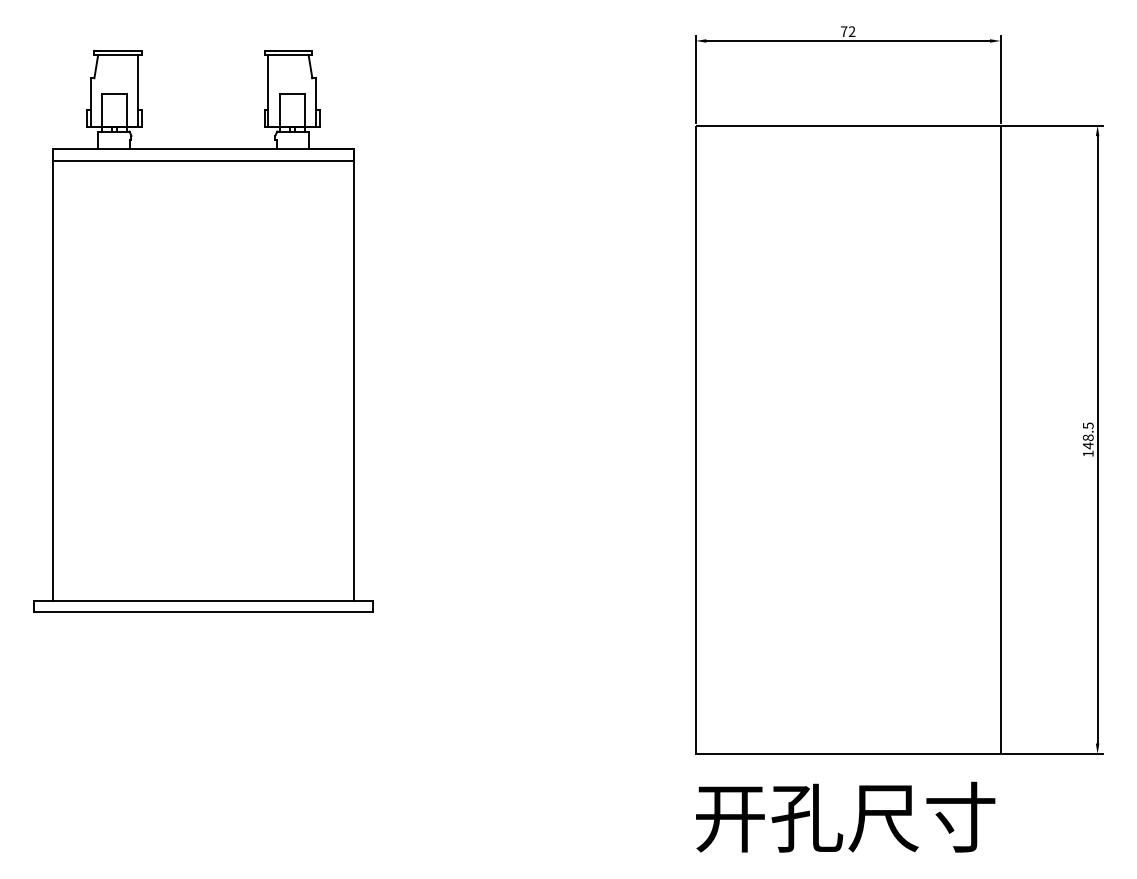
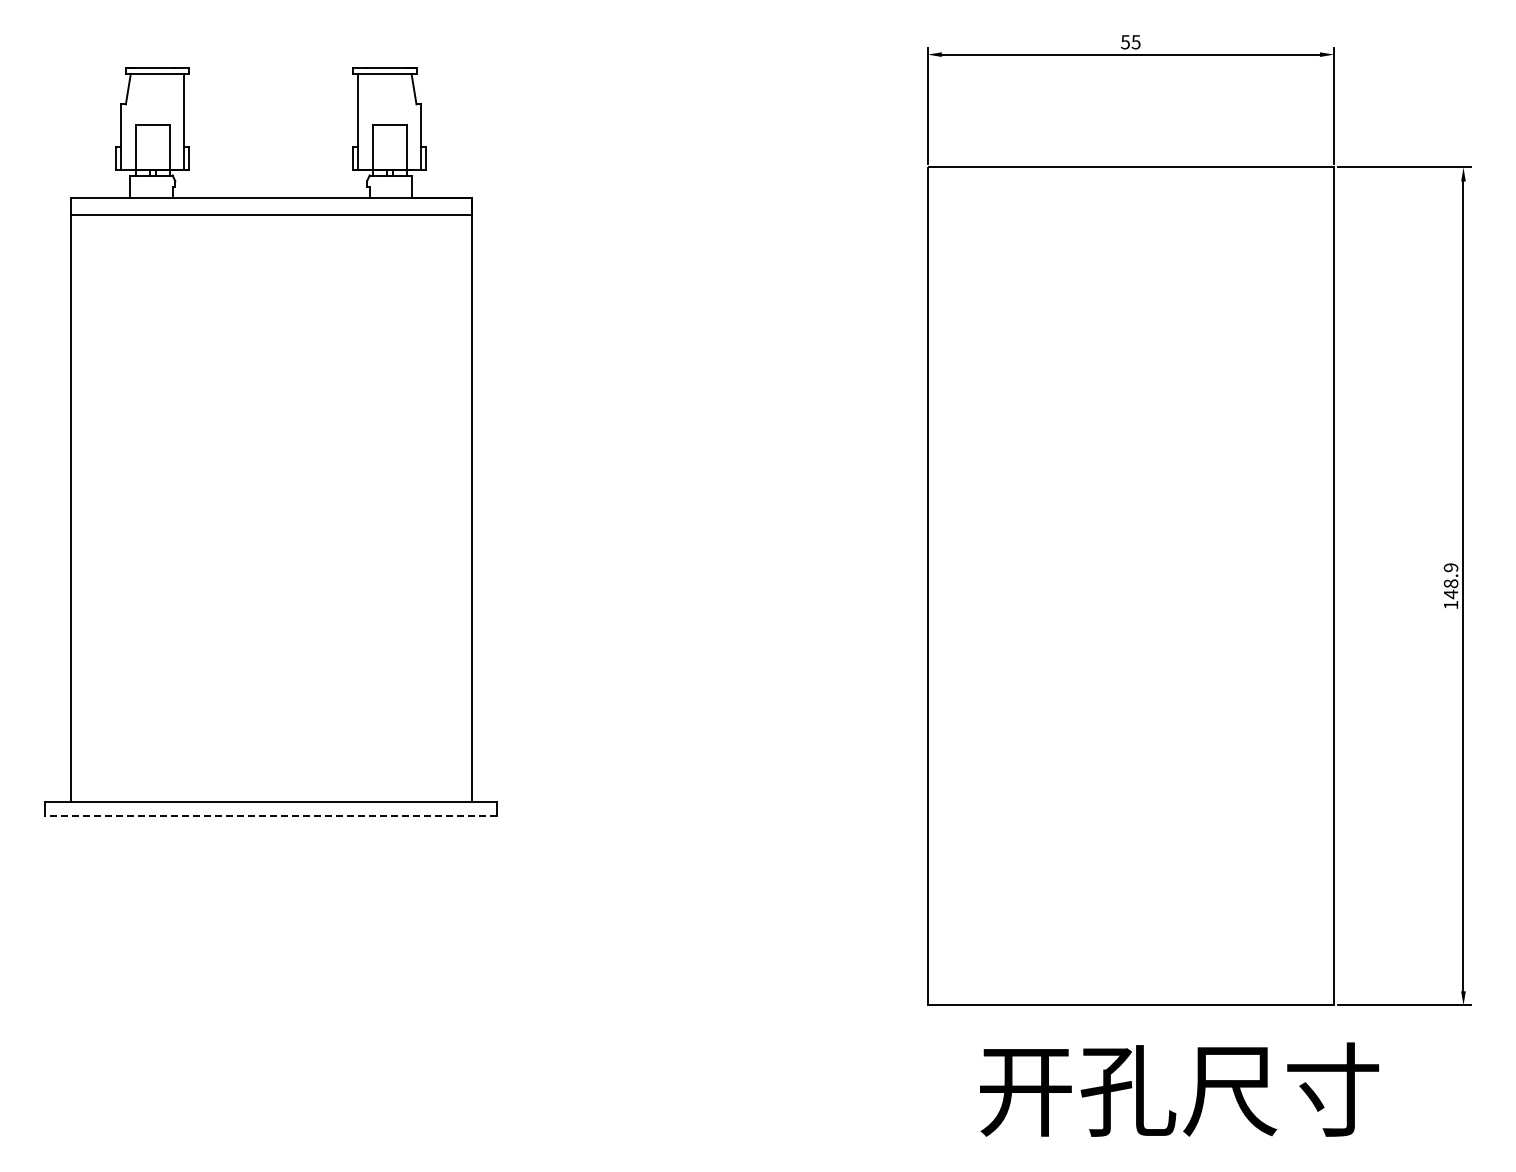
text: (847, 31) -> (1130, 42), 72 -> 55
text: (1087, 425) -> (1450, 567), 148.5 -> 148.9
line: (203, 611) -> (271, 815), solid -> dashed
text: (845, 817) -> (1179, 1089), moved

